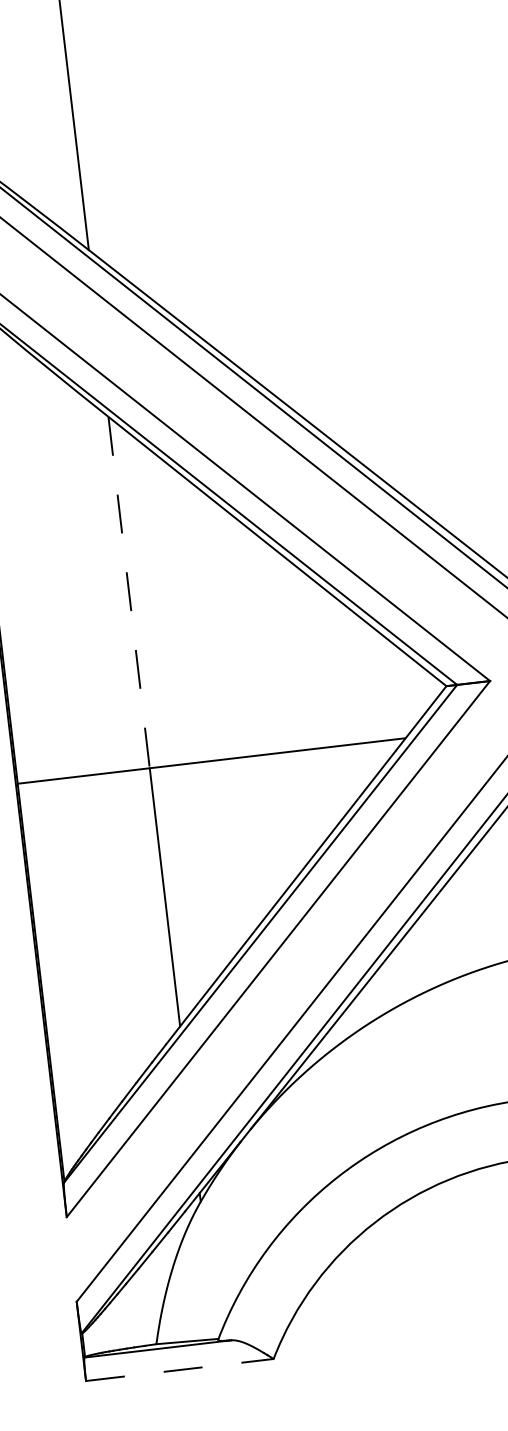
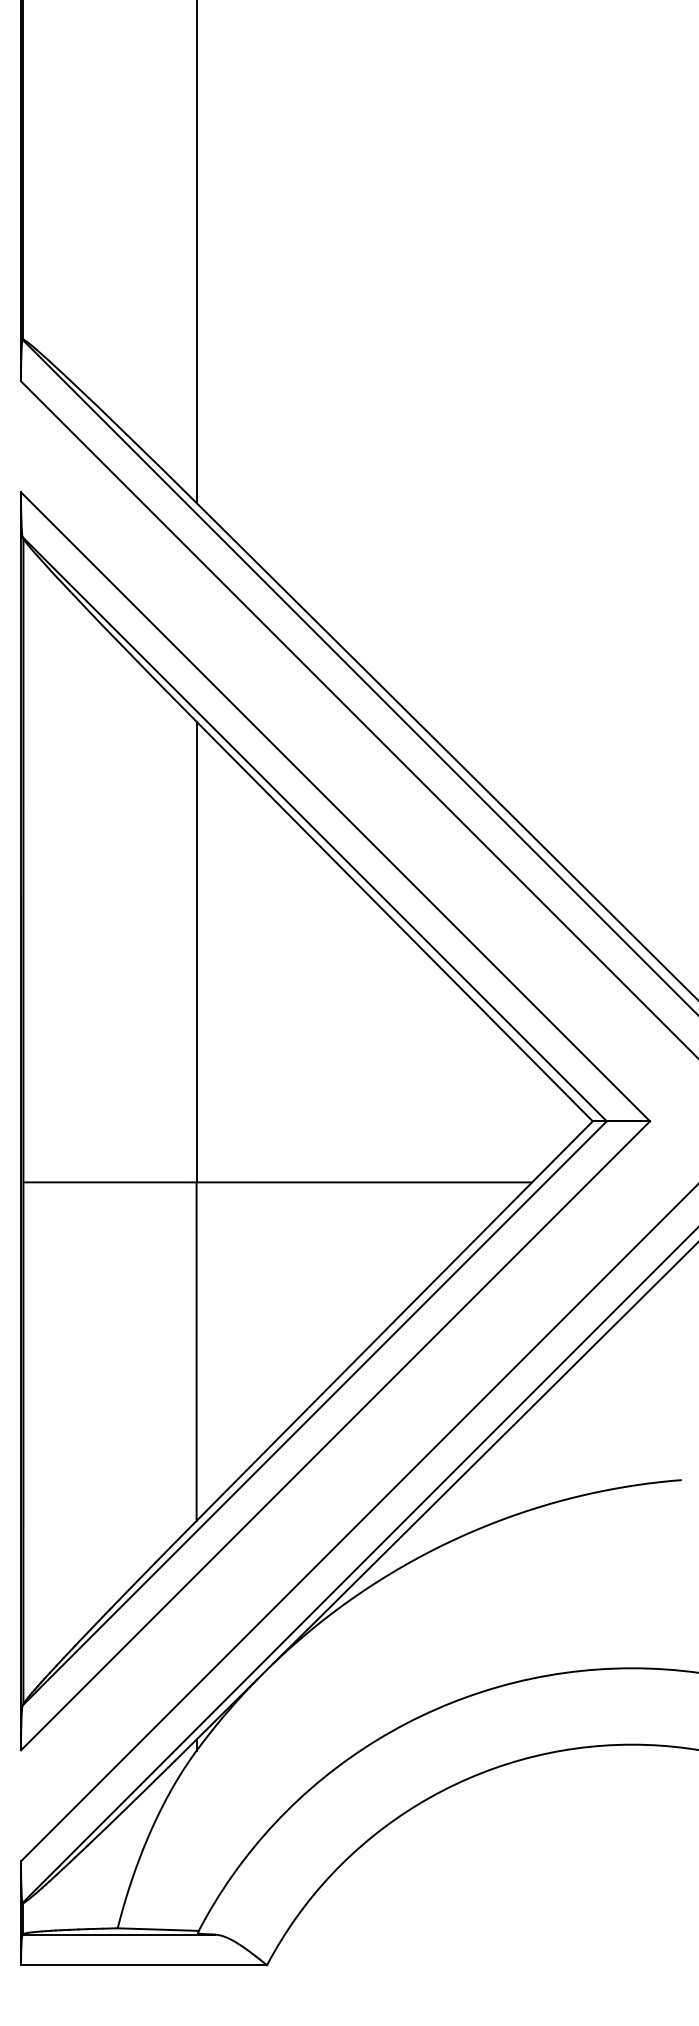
line: (129, 592) -> (196, 952), dashed -> solid
line: (180, 1370) -> (144, 1965), dashed -> solid

